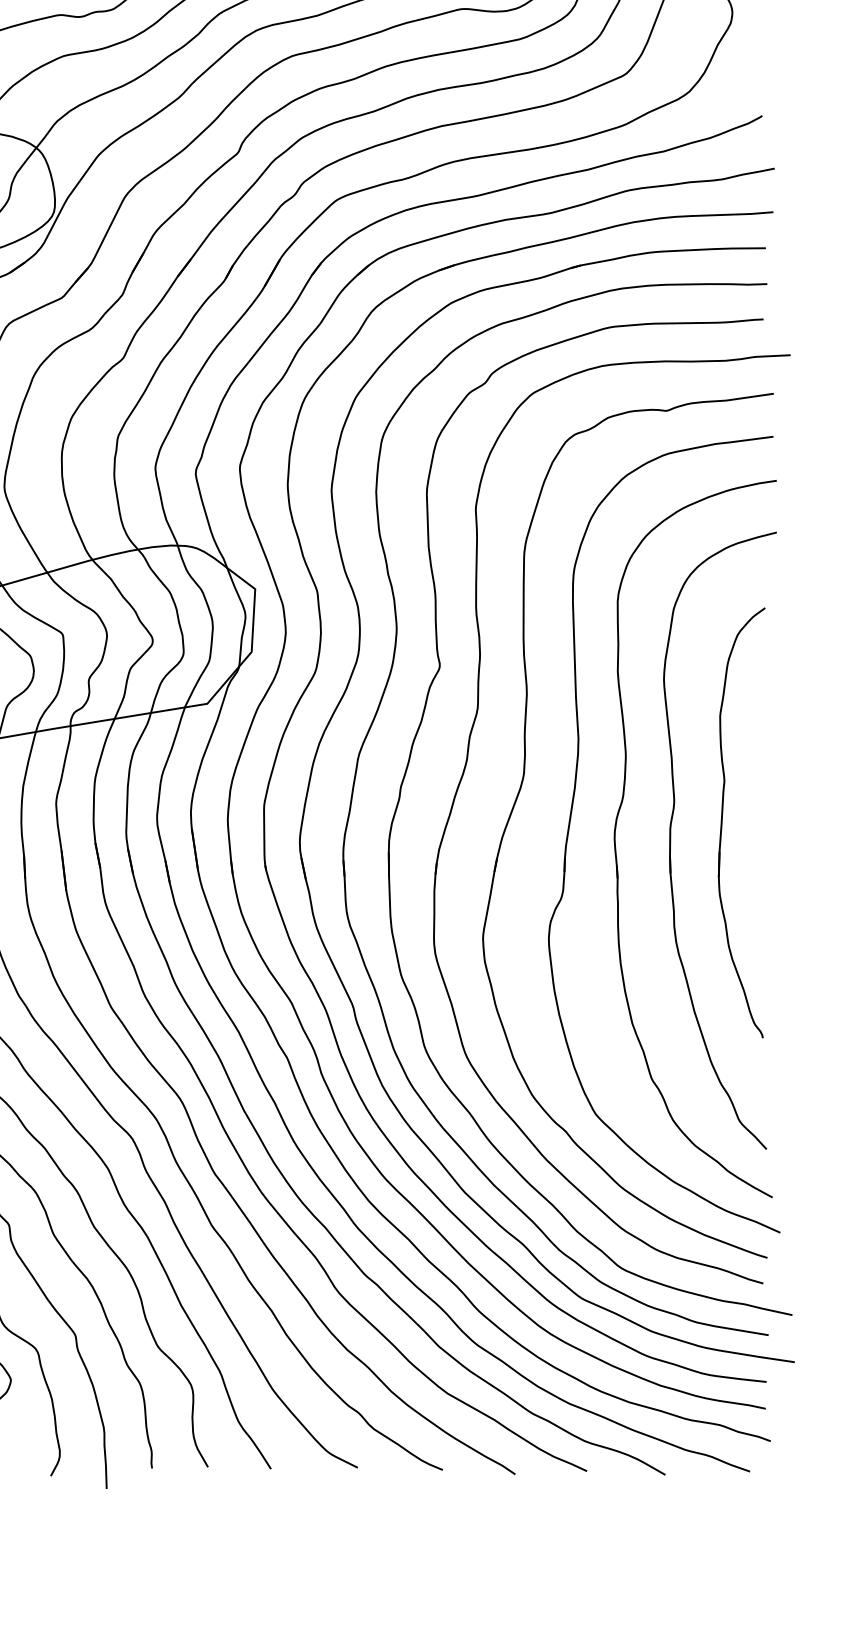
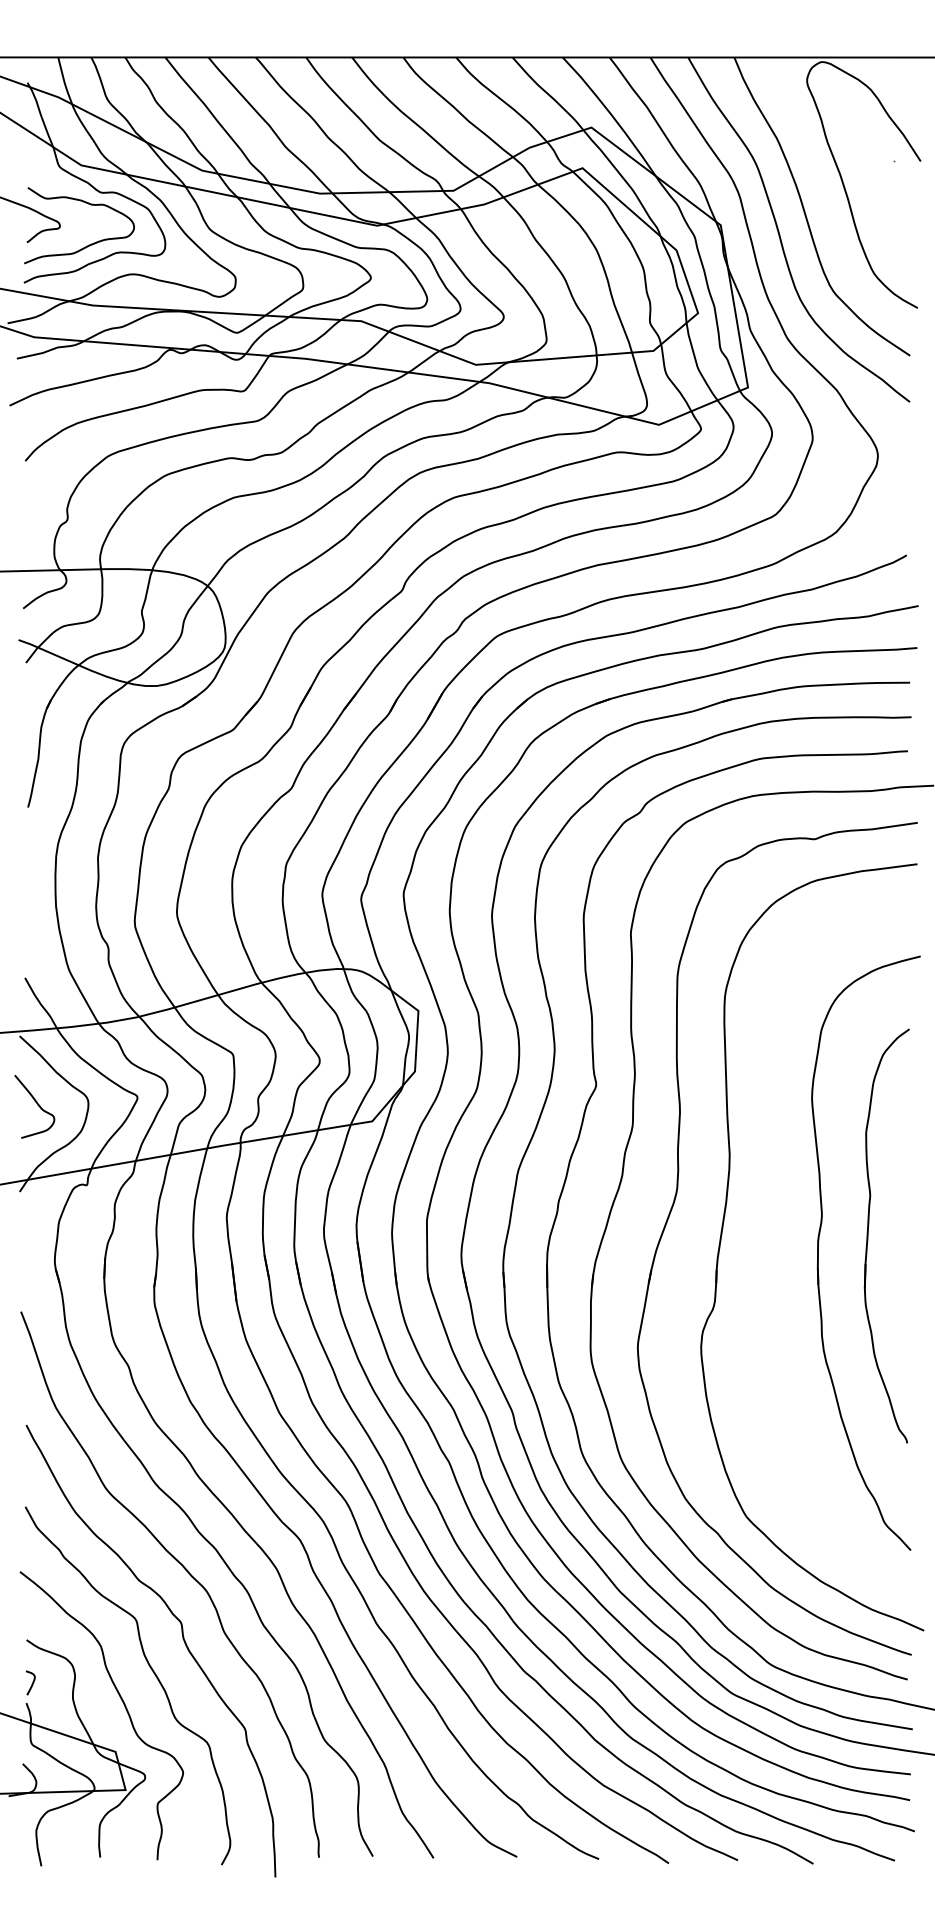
part: (616, 827) -> (766, 1240), removed

